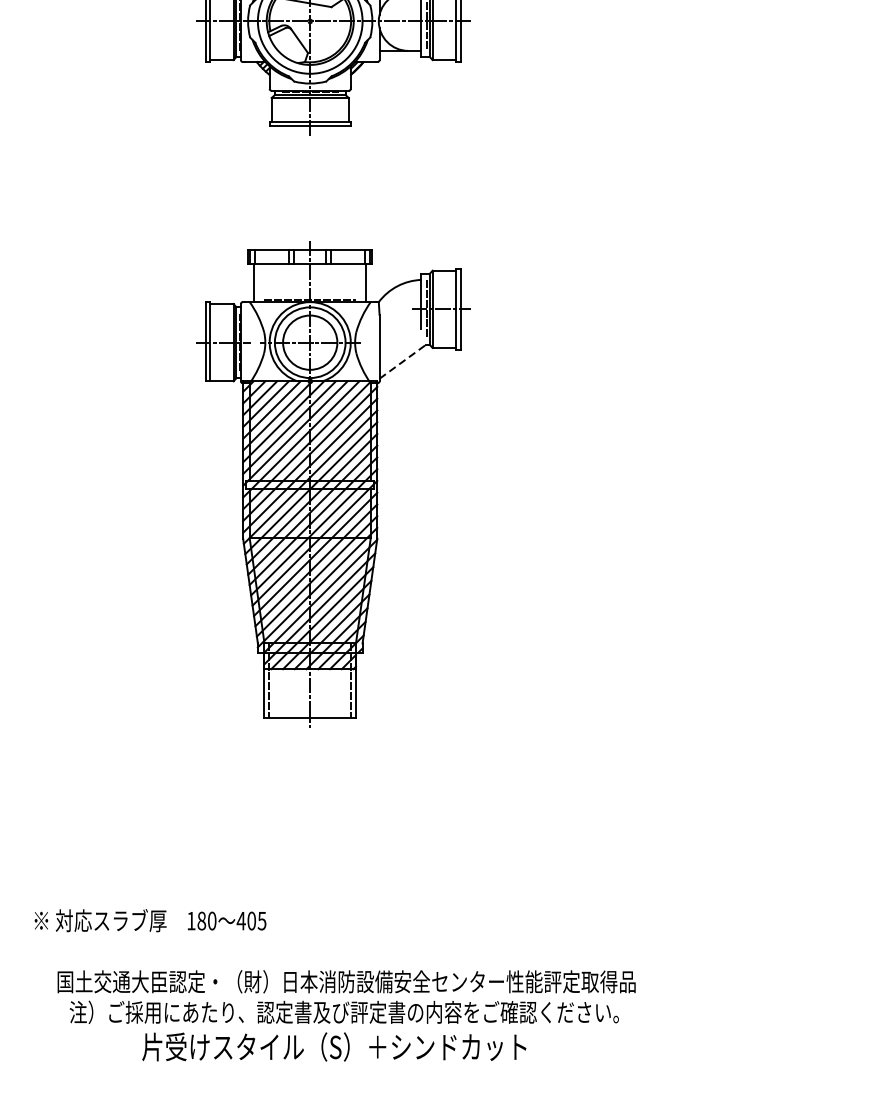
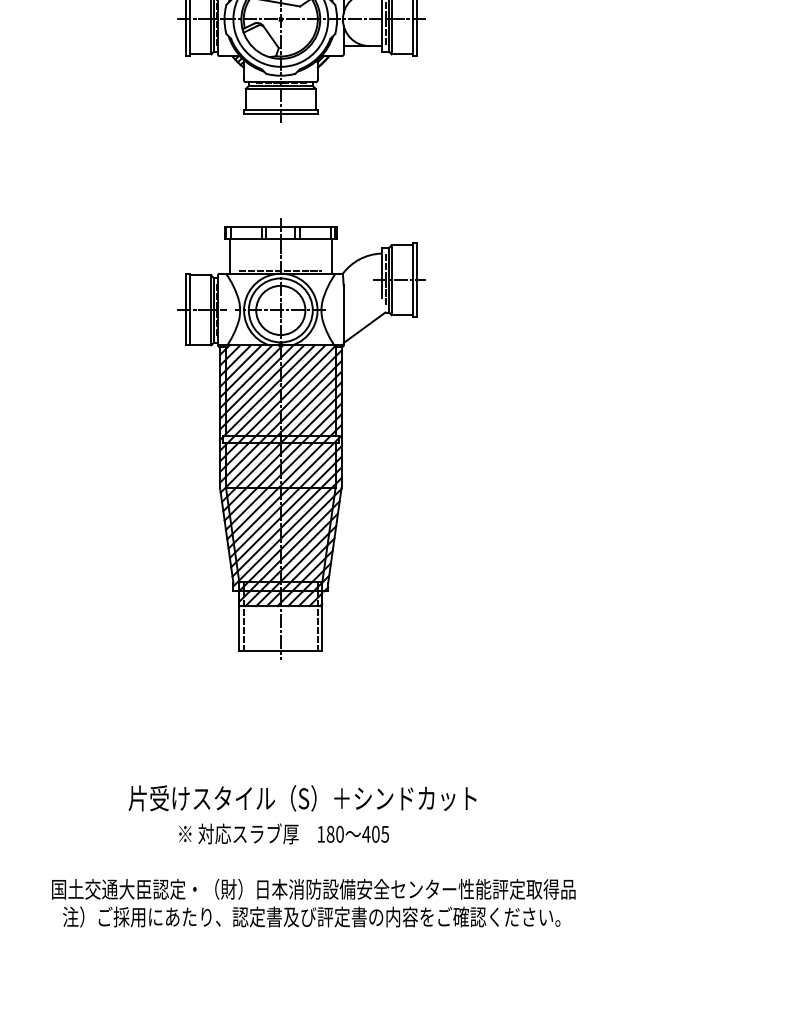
line: (402, 361) -> (364, 327), dashed -> solid
text: (149, 920) -> (283, 833), moved
text: (334, 1047) -> (302, 798), moved

